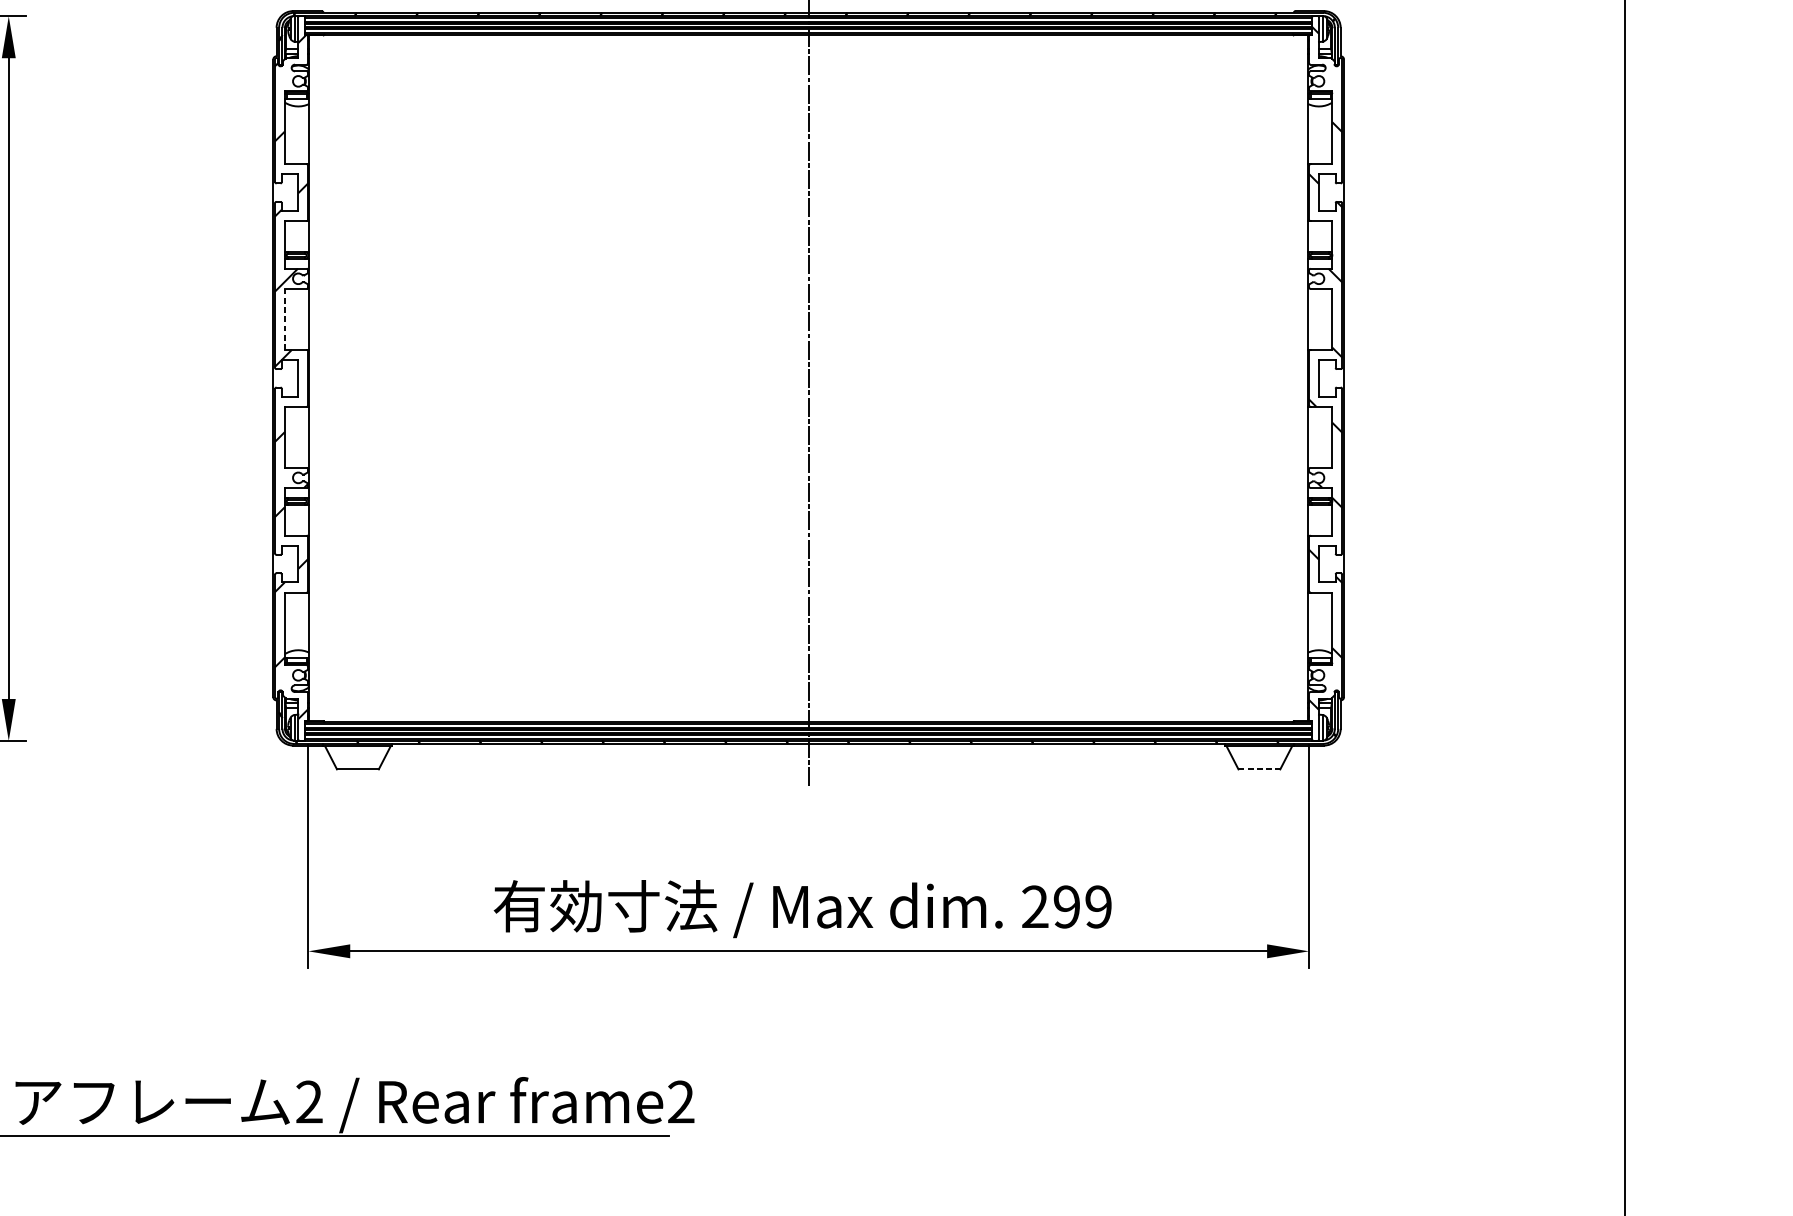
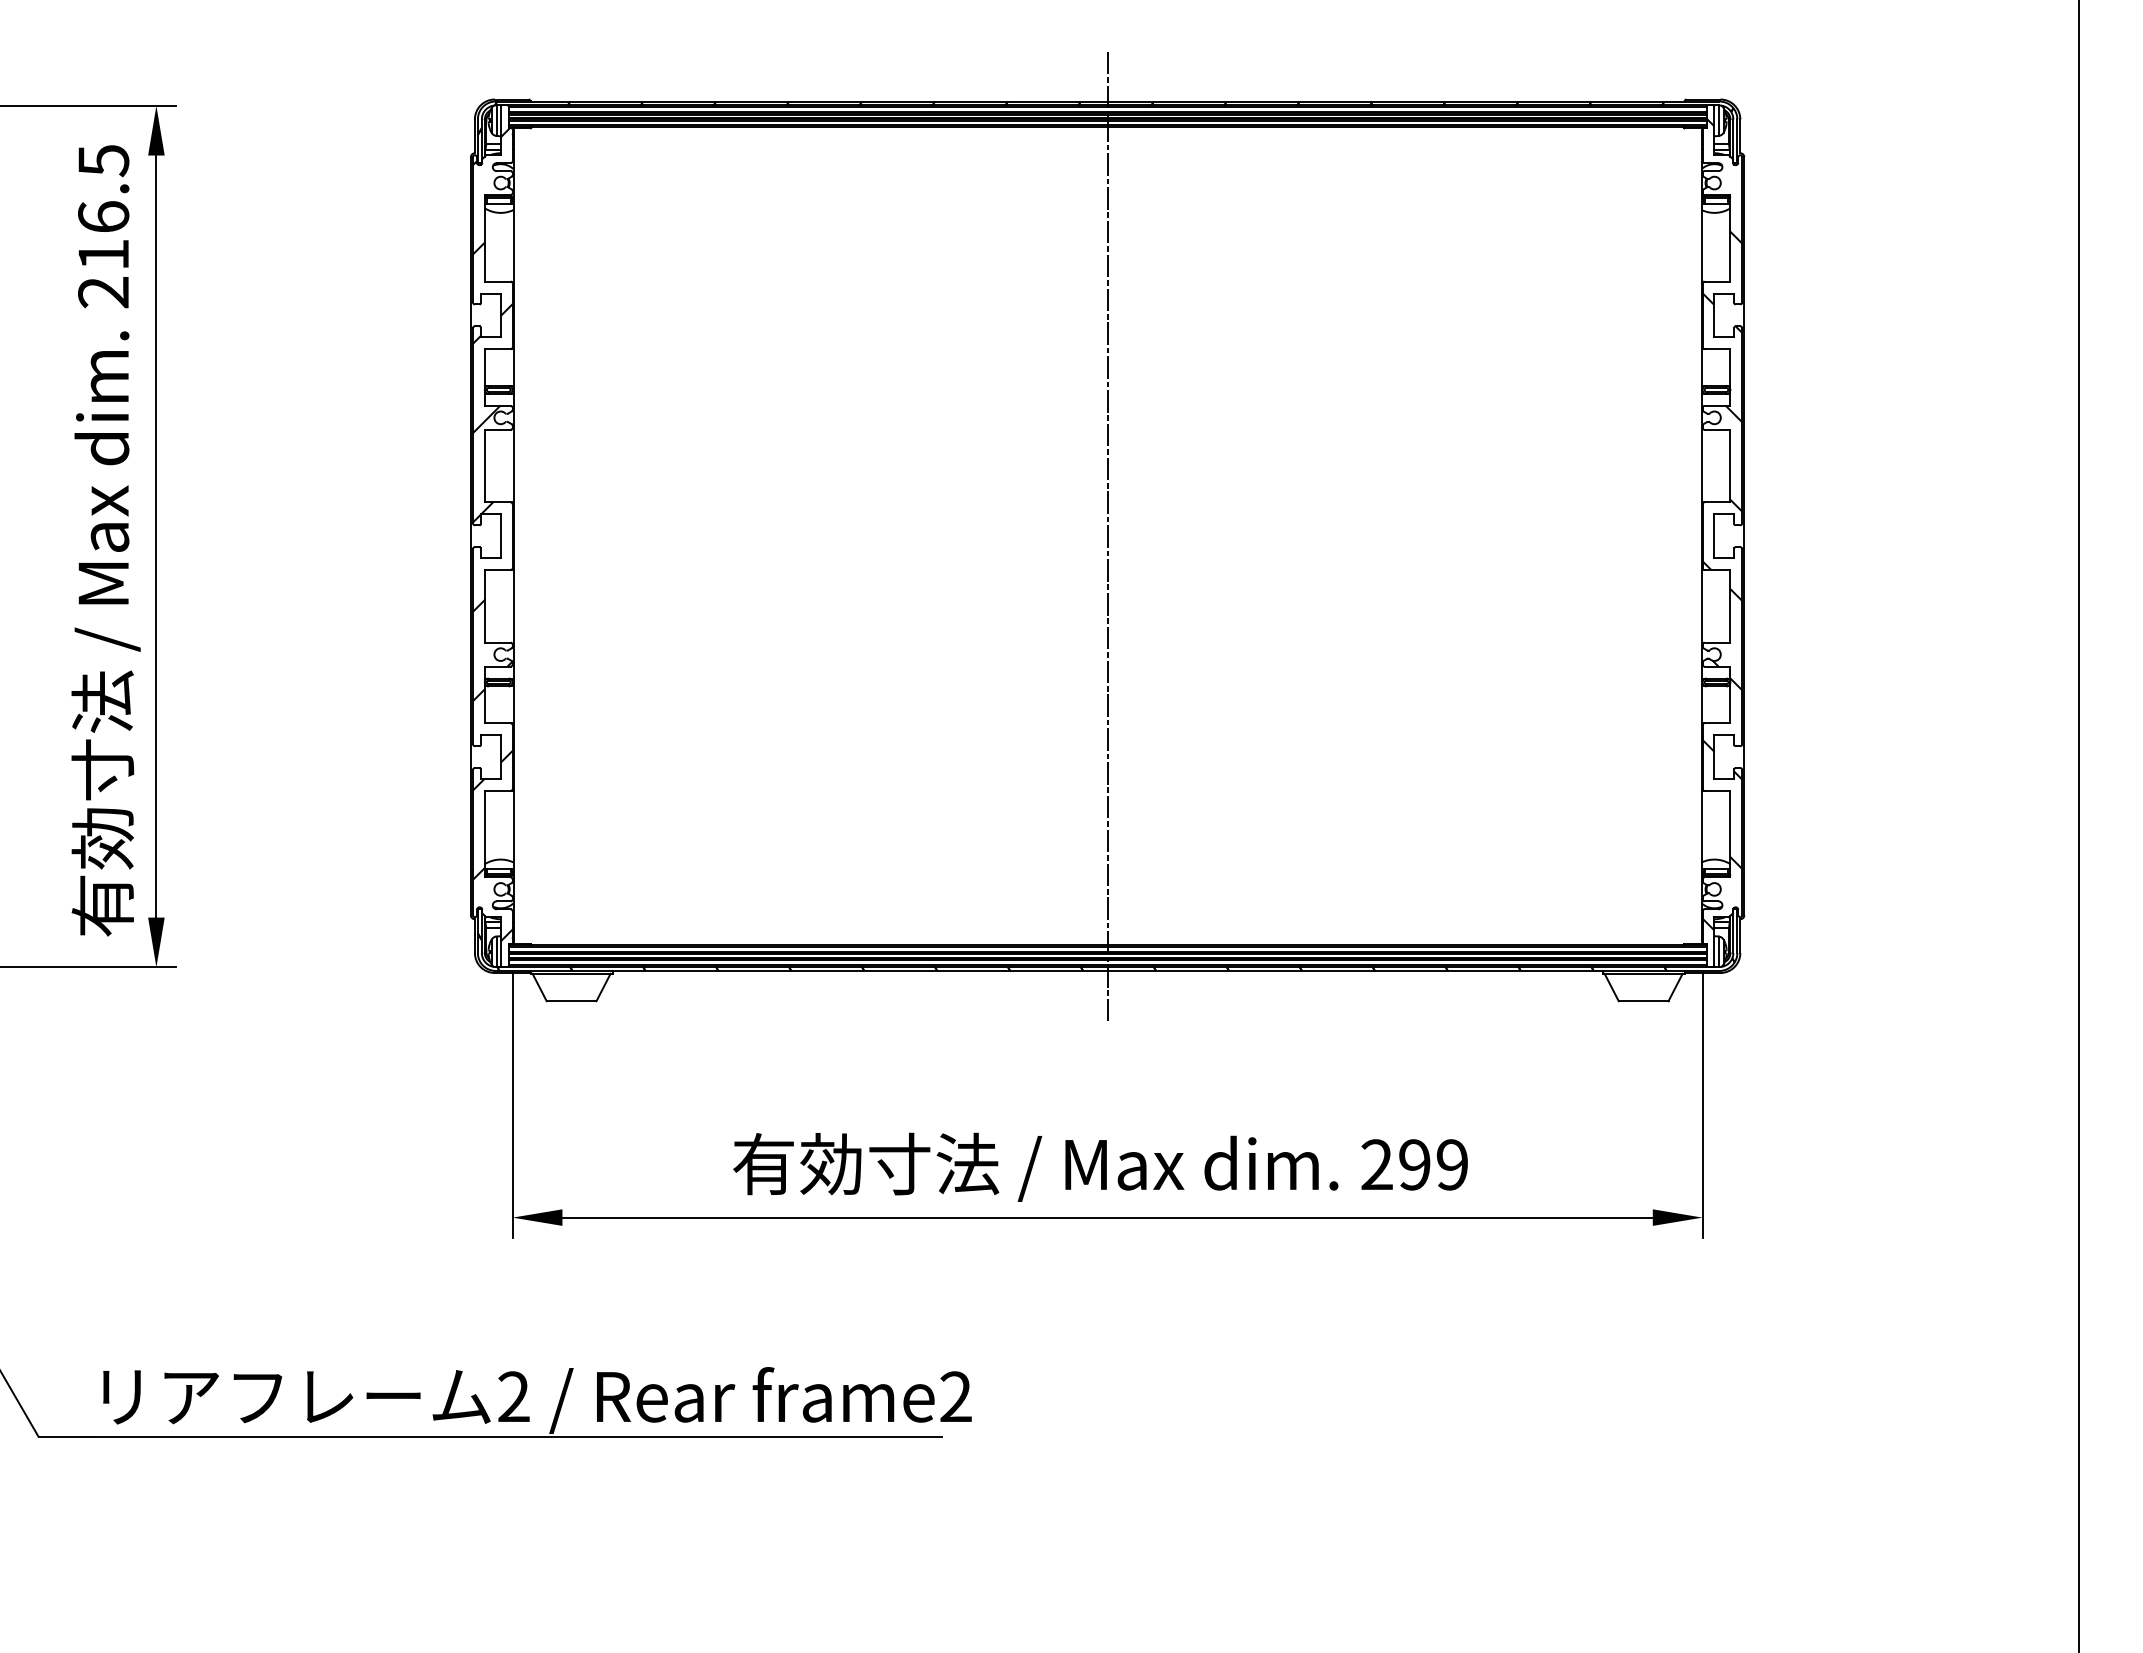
line: (284, 318) -> (484, 465), dashed -> solid
line: (1259, 769) -> (1643, 1001), dashed -> solid

